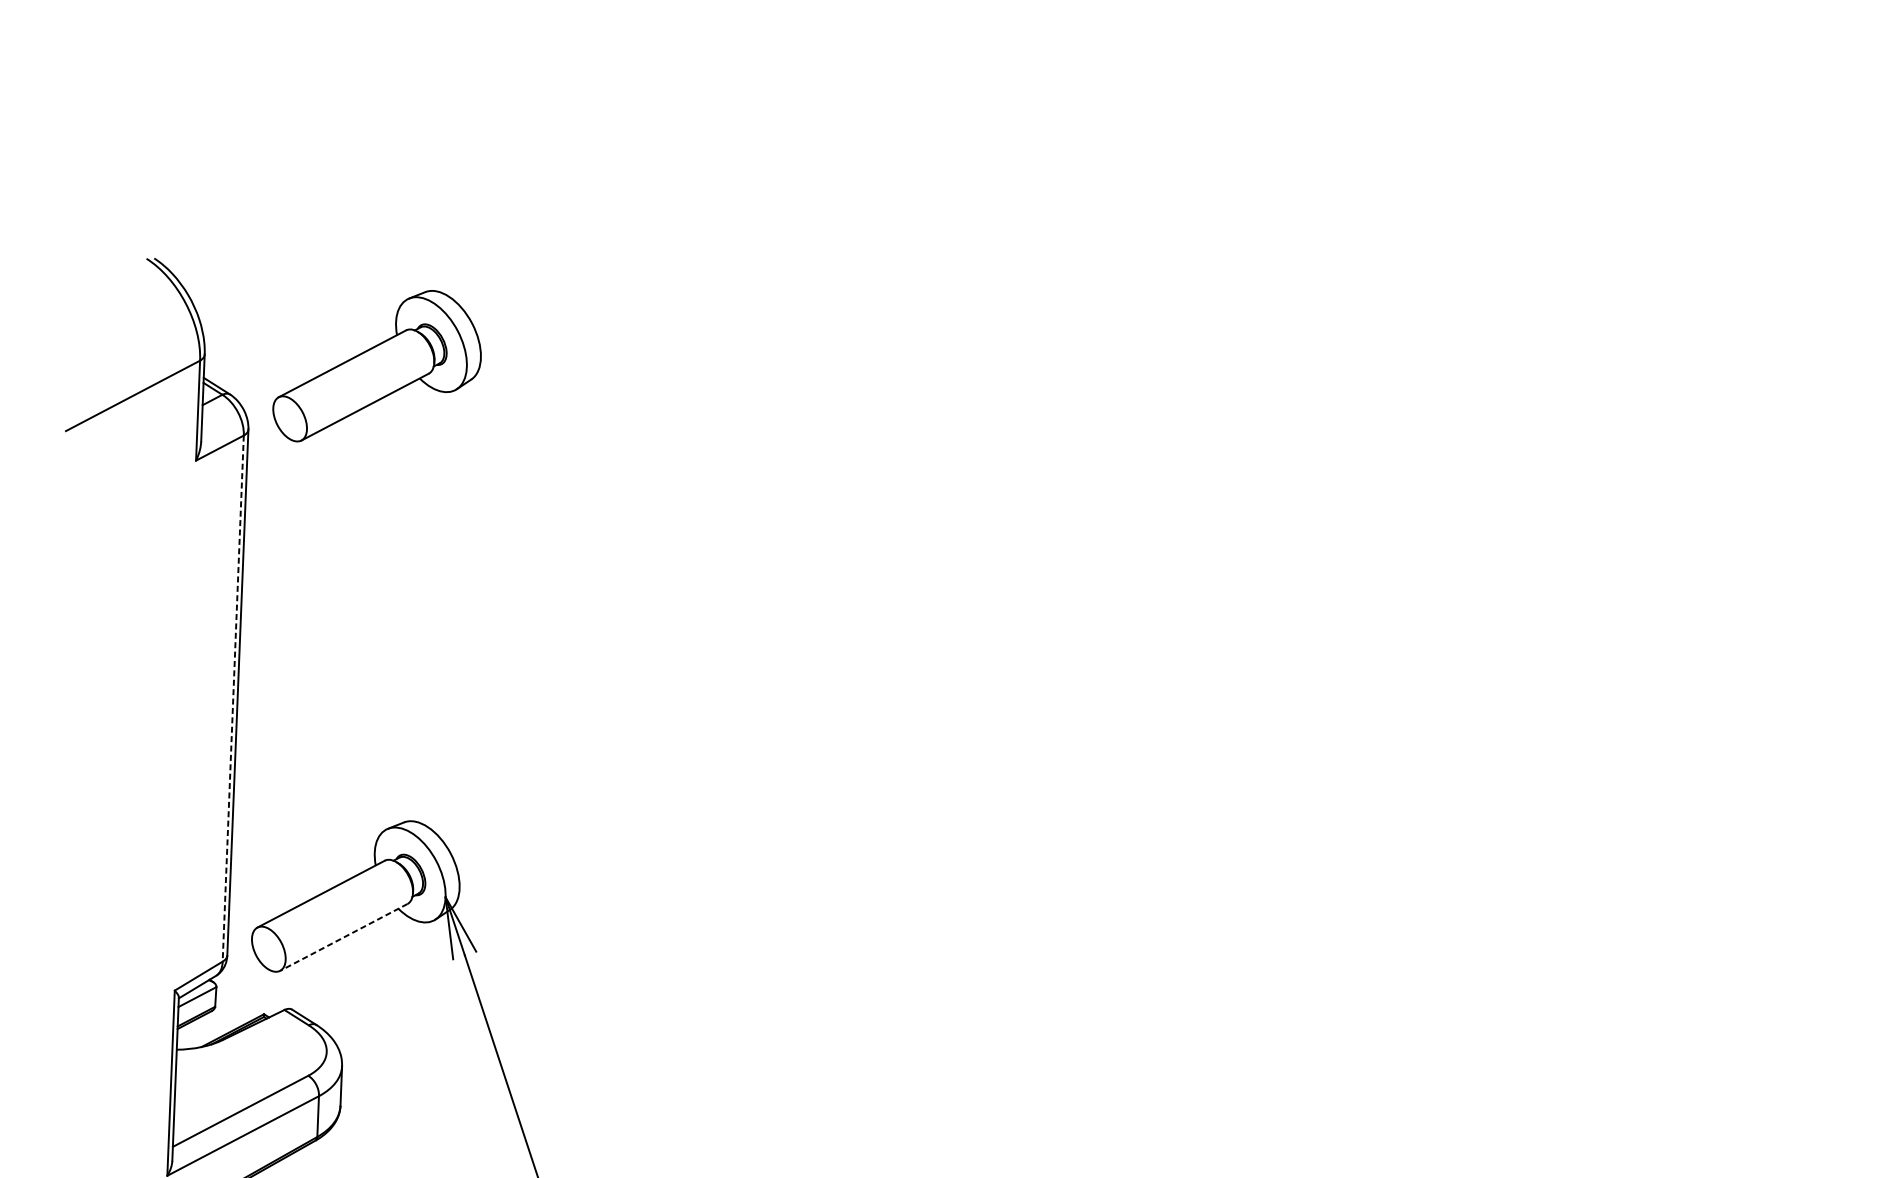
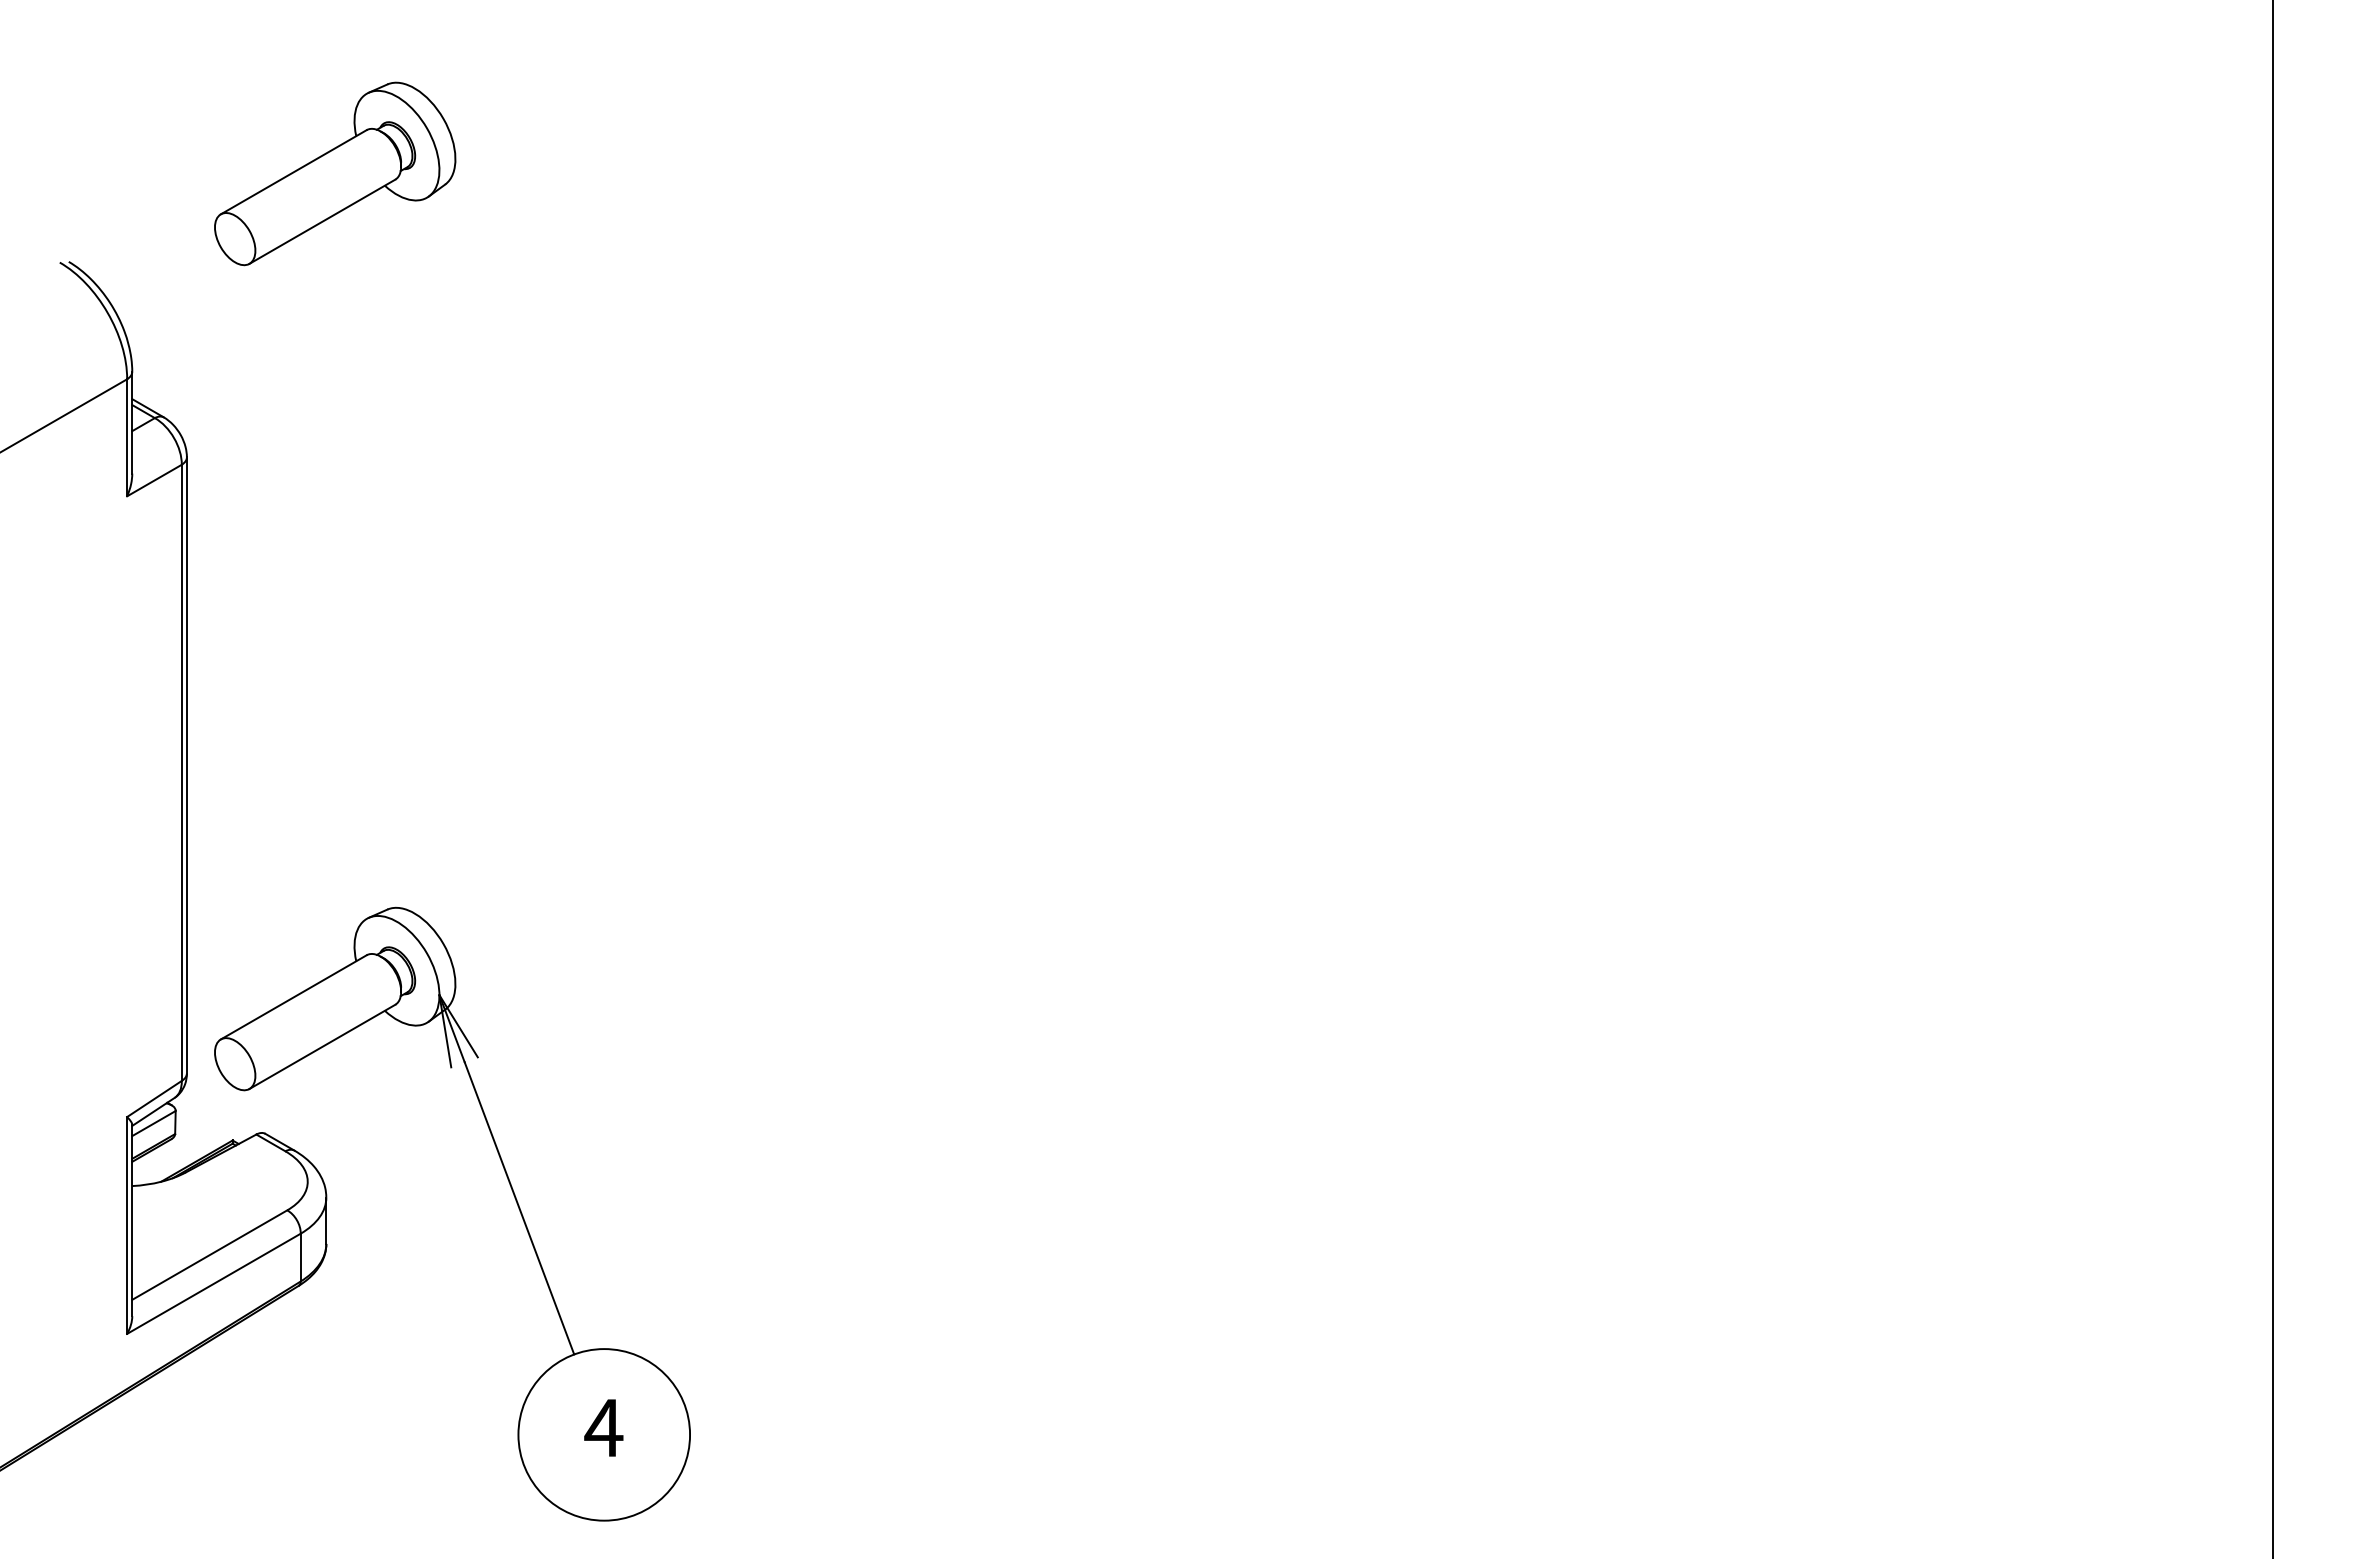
part: (378, 366) -> (335, 173), moved
line: (232, 699) -> (181, 773), dashed -> solid
line: (343, 937) -> (321, 1047), dashed -> solid

